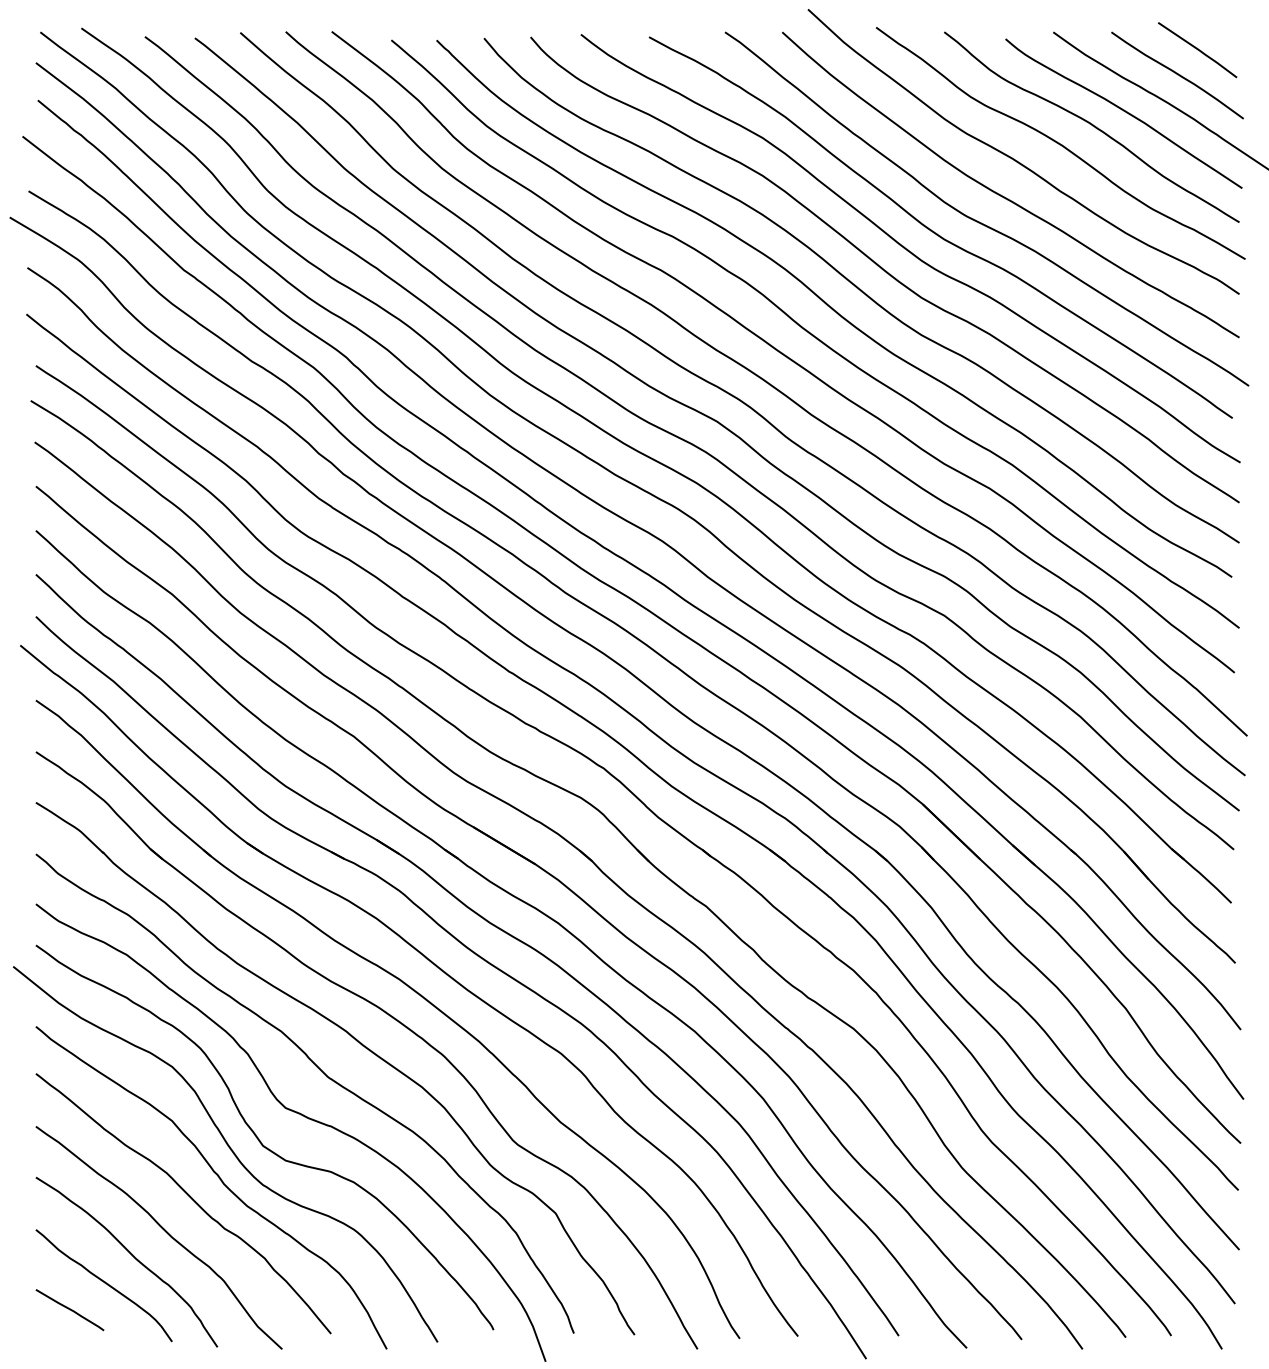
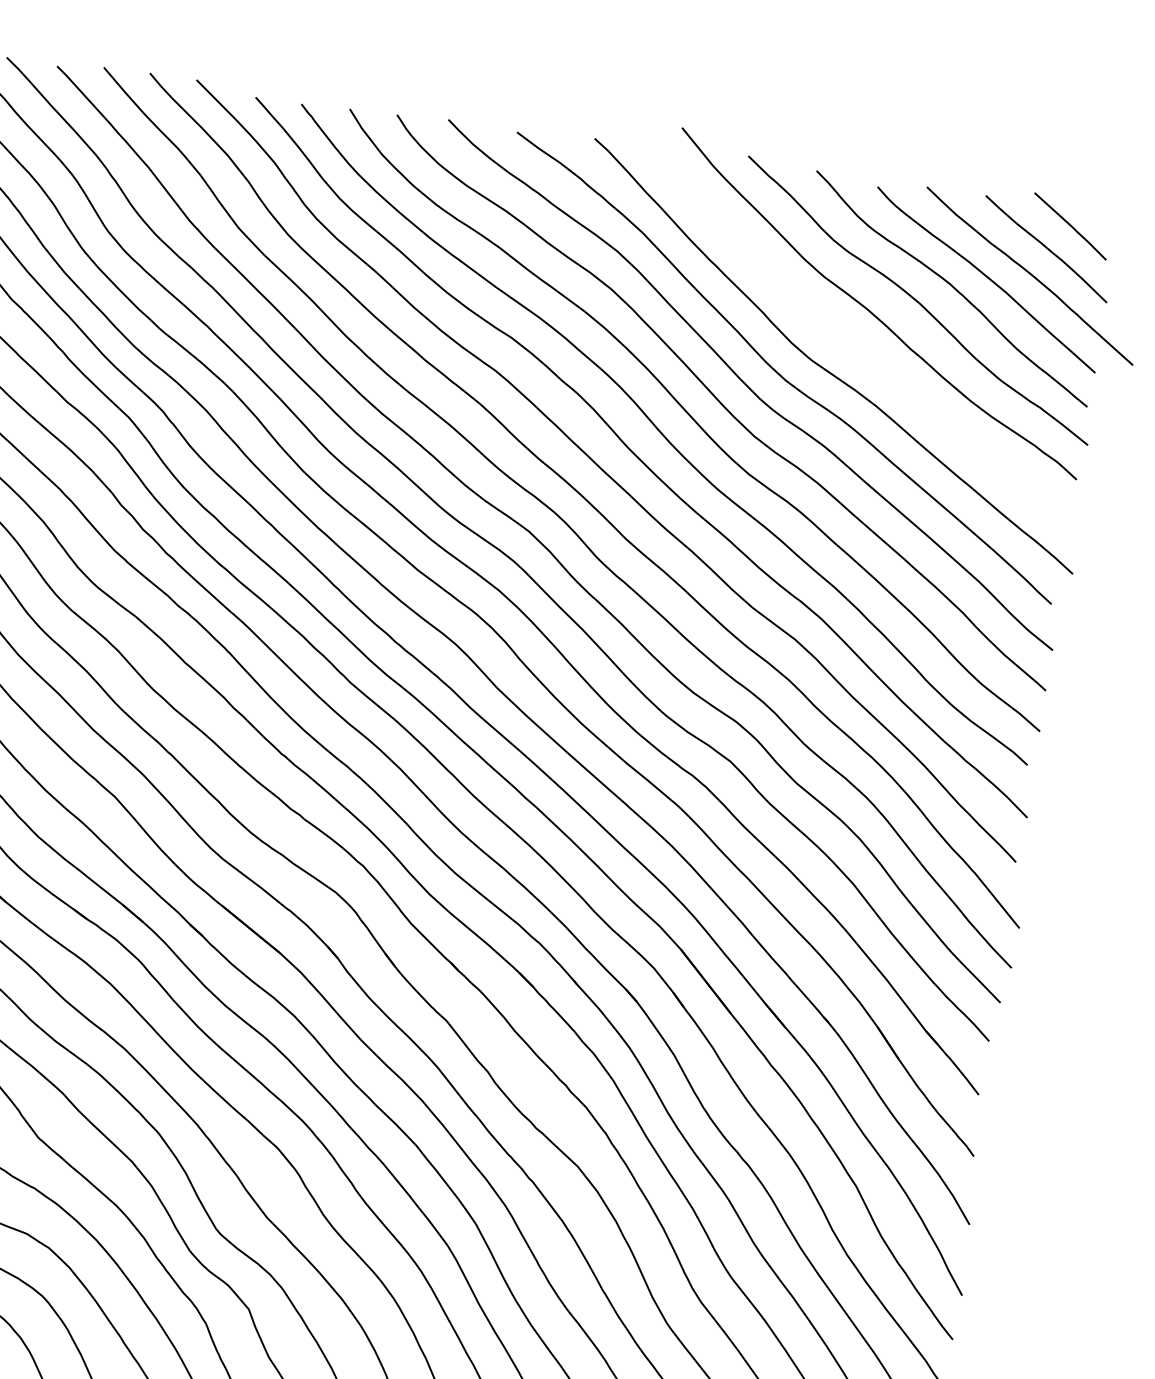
curve: (1004, 196) -> (853, 346), removed

